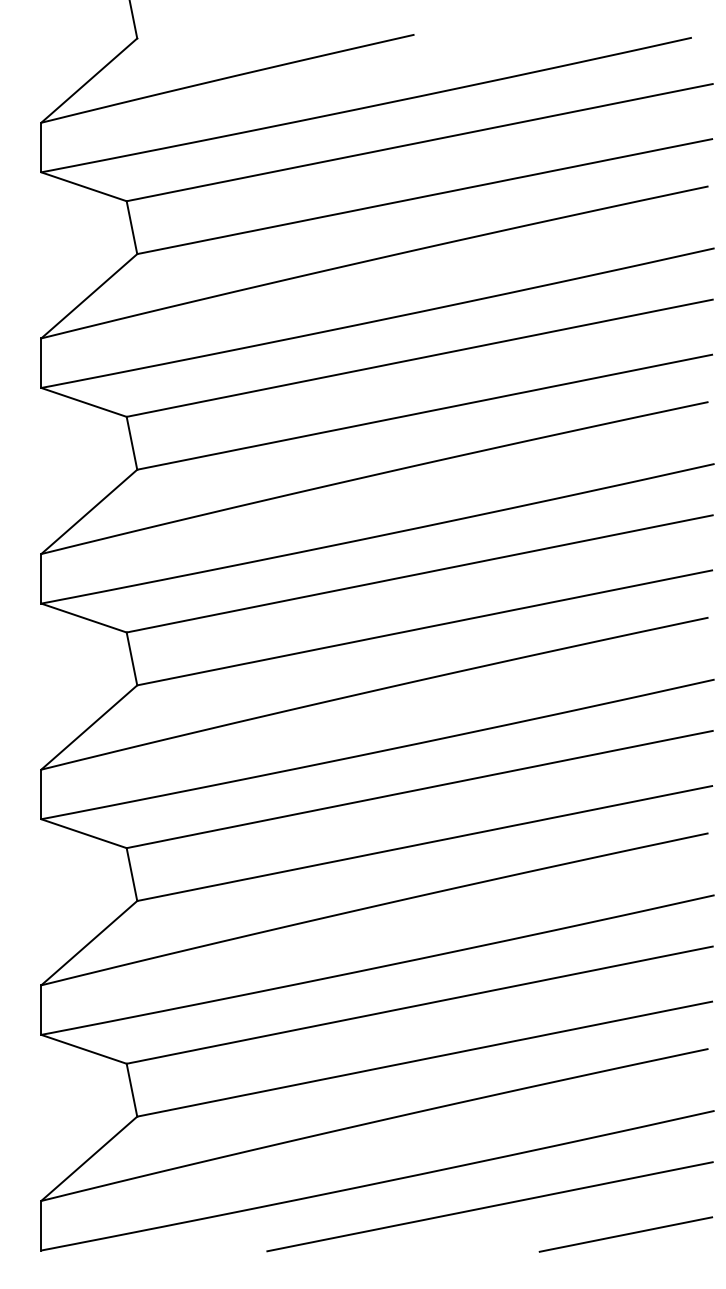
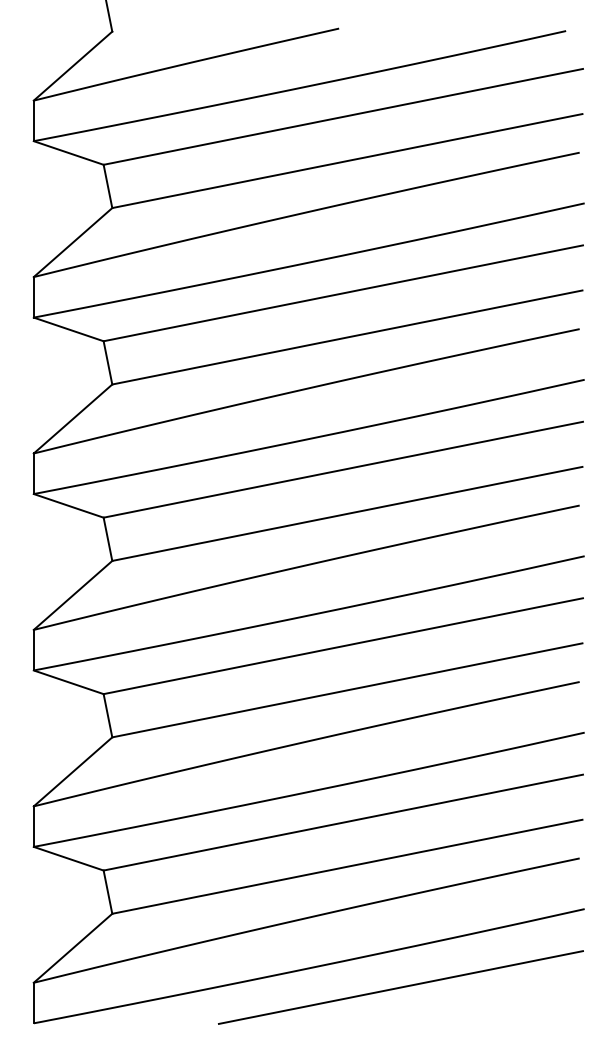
line: (625, 1234) -> (511, 1010), removed

